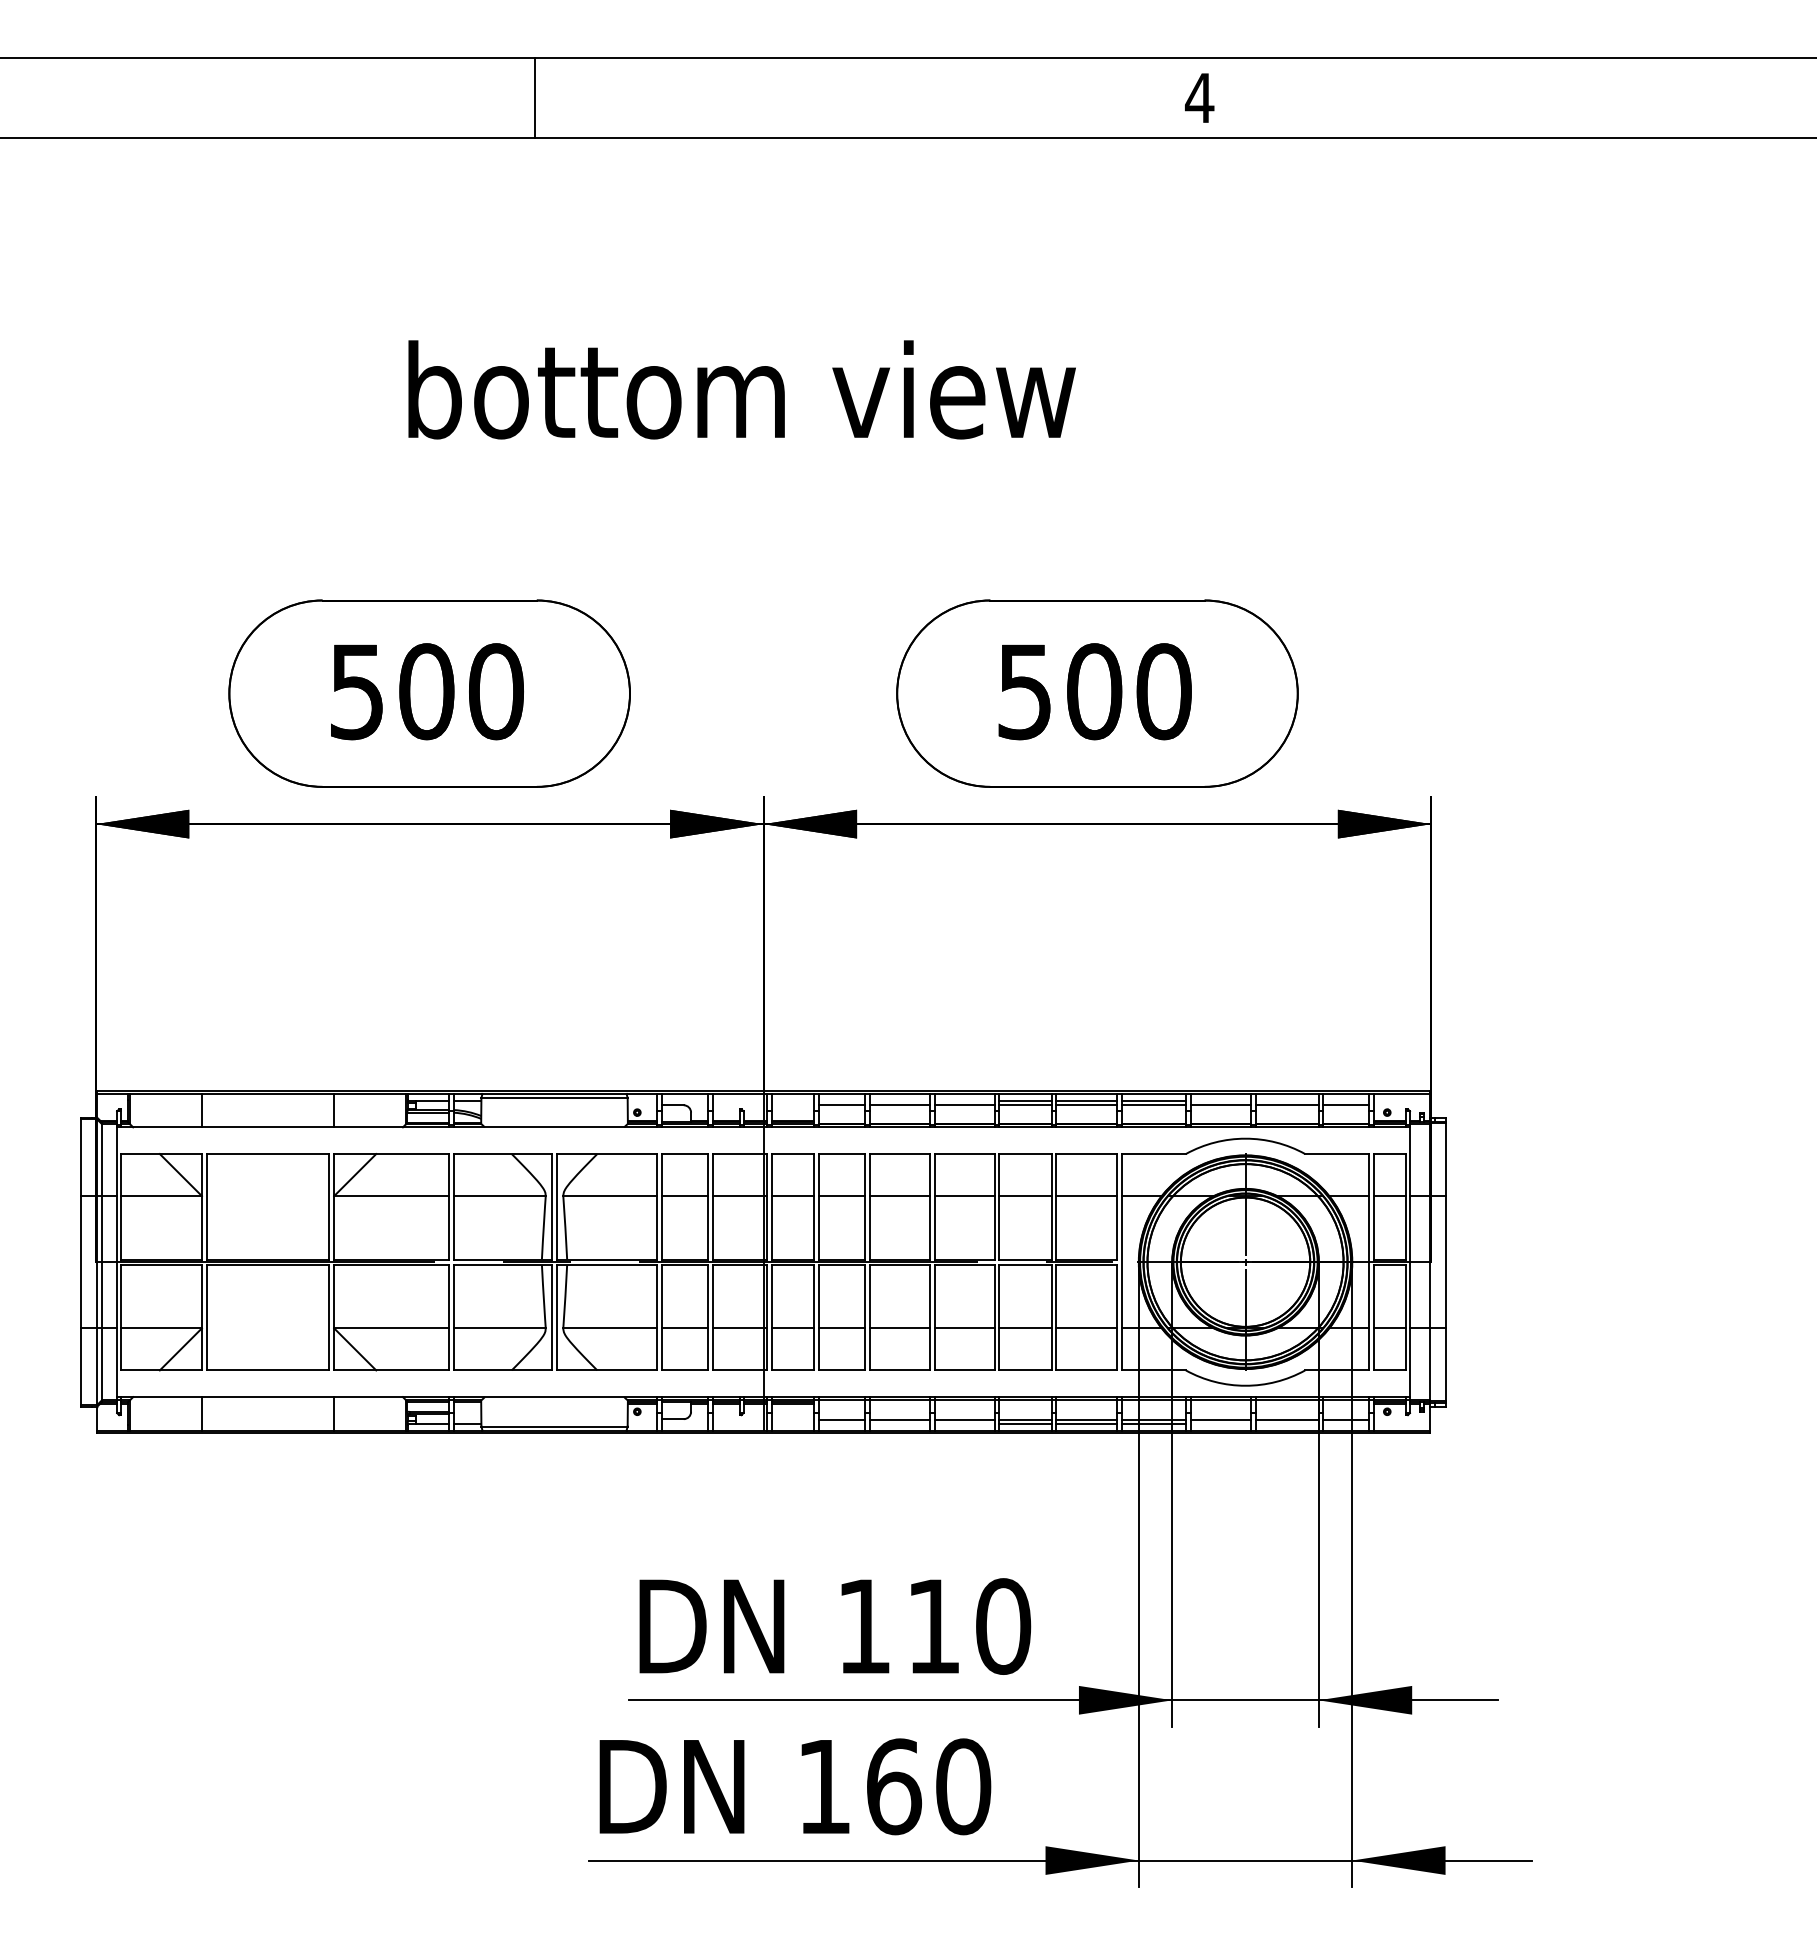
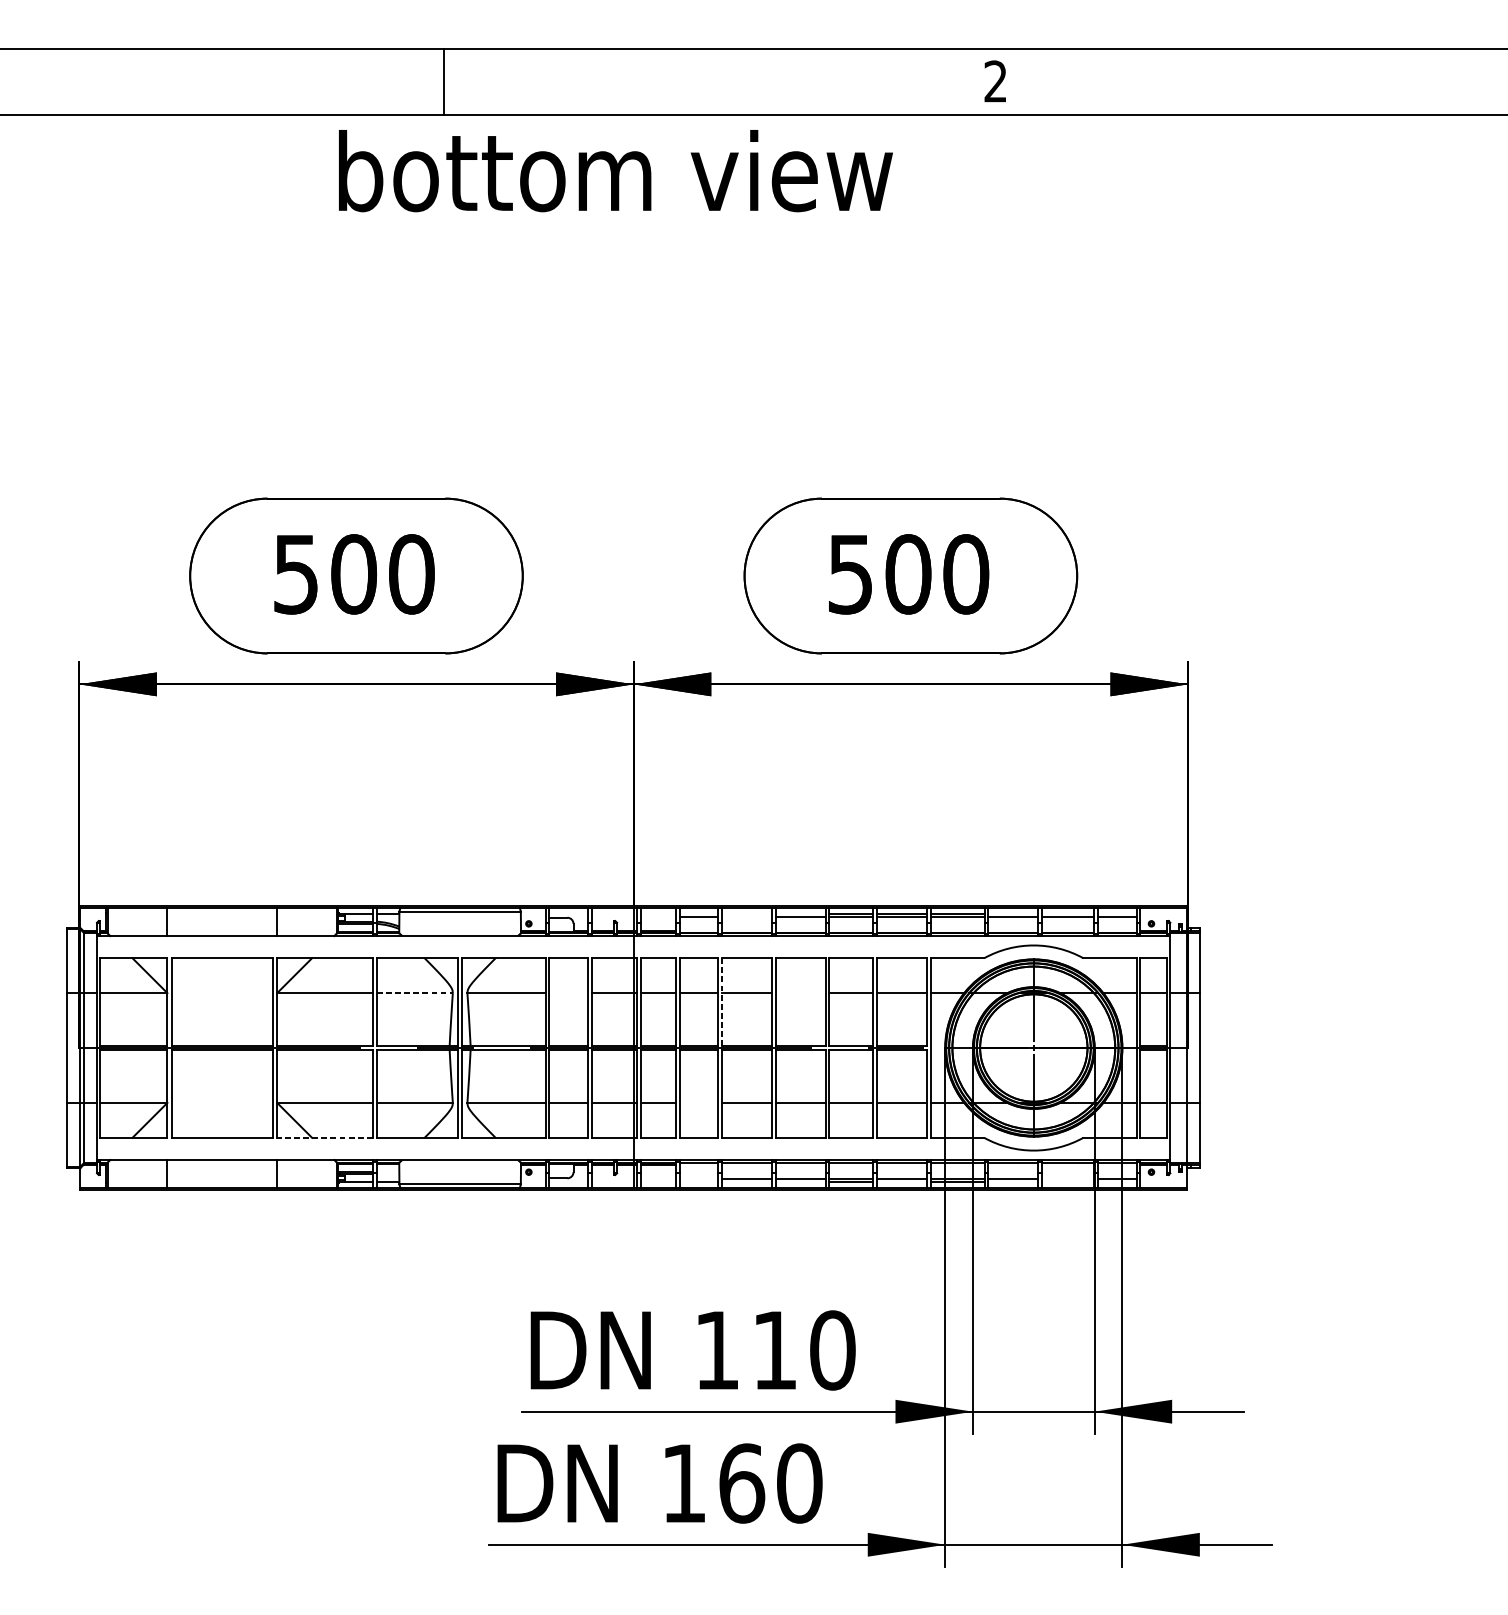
text: (1199, 97) -> (995, 81), 4 -> 2
text: (741, 389) -> (615, 170), moved
line: (899, 1104) -> (746, 917), removed
line: (499, 1196) -> (414, 993), solid -> dashed
line: (685, 1196) -> (568, 993), removed
line: (964, 1196) -> (800, 993), removed
line: (869, 1206) -> (721, 1001), solid -> dashed
line: (841, 1328) -> (698, 1103), removed
line: (391, 1370) -> (324, 1137), solid -> dashed
line: (841, 1419) -> (698, 1178), removed
line: (1286, 1419) -> (1067, 1178), removed
line: (1086, 1423) -> (901, 1181), removed

